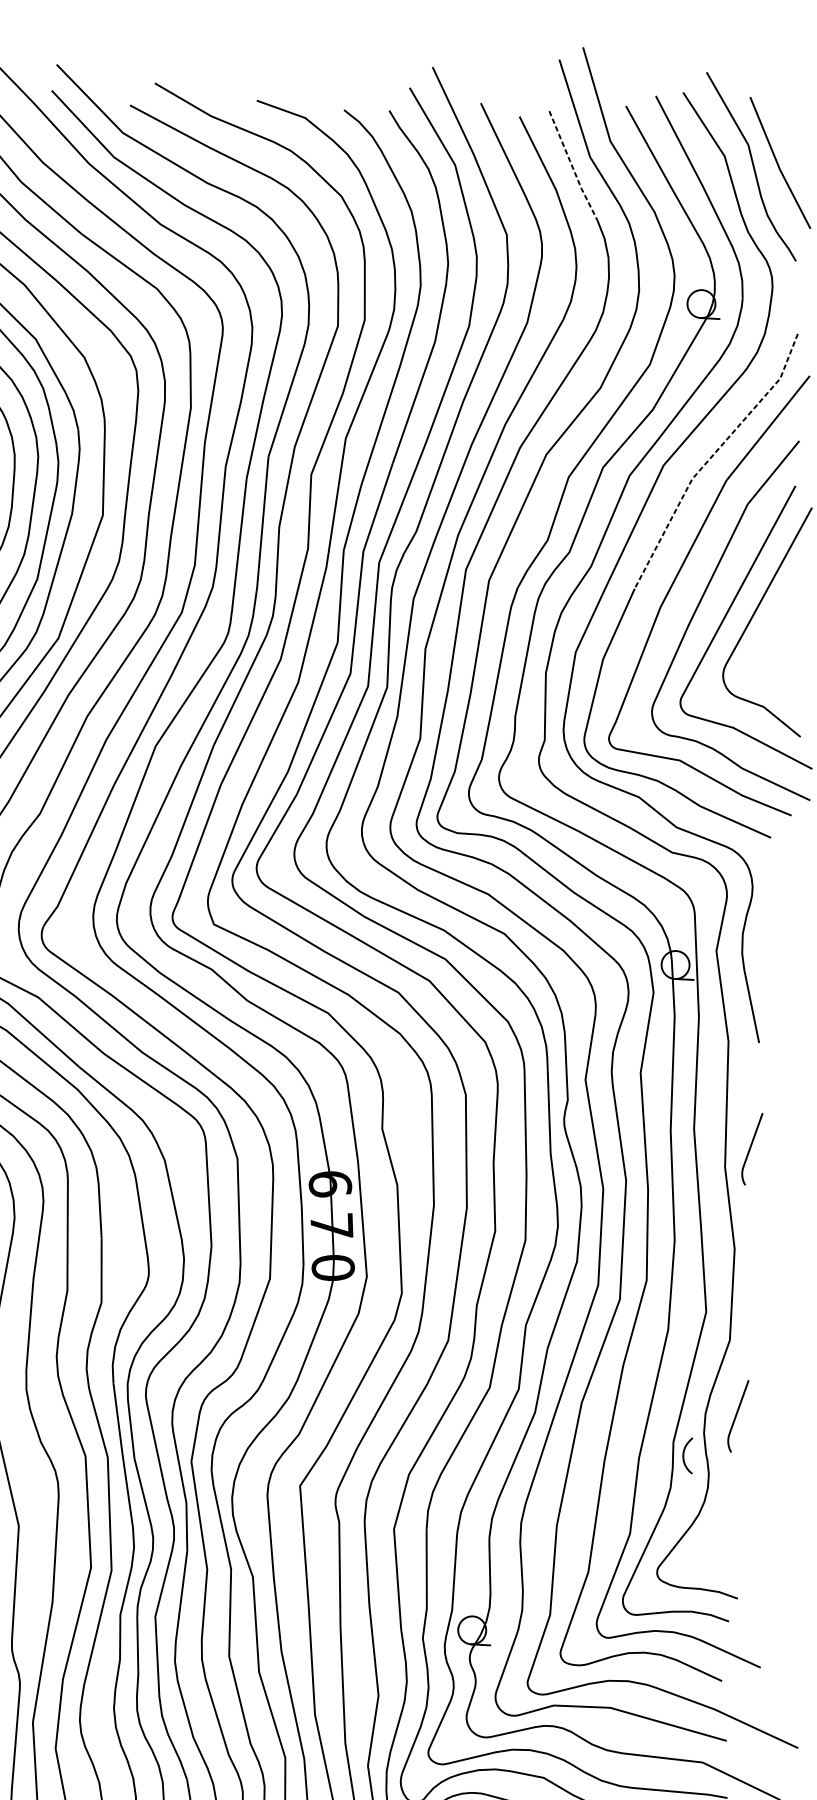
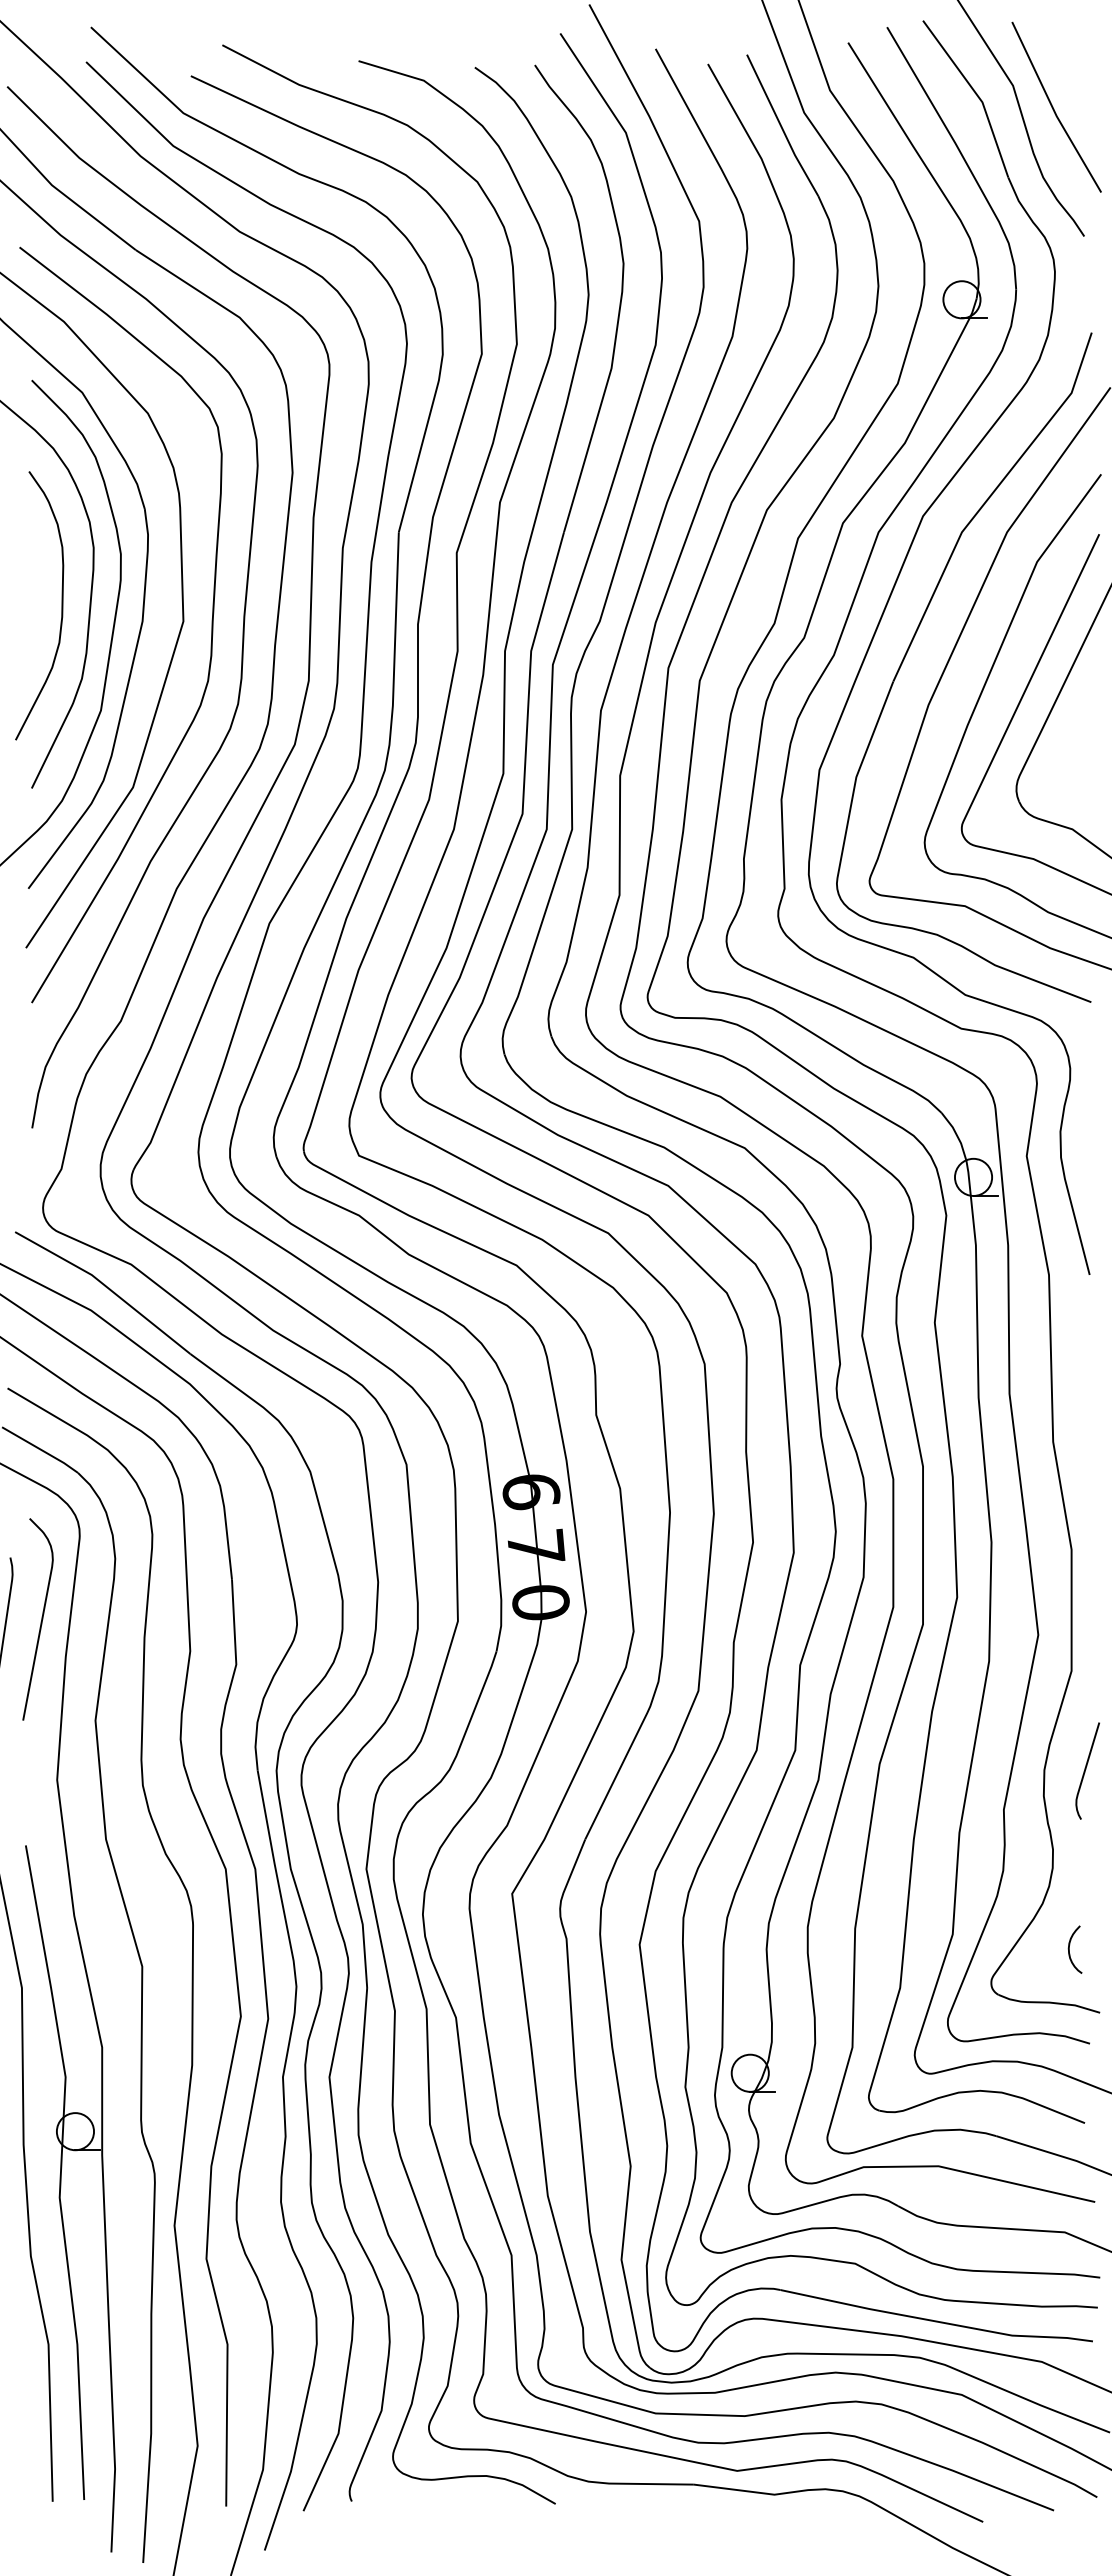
line: (572, 167) -> (781, 127), dashed -> solid
line: (711, 457) -> (985, 502), dashed -> solid
curve: (751, 1147) -> (1086, 1414), removed
curve: (683, 1455) -> (1069, 1949), moved

